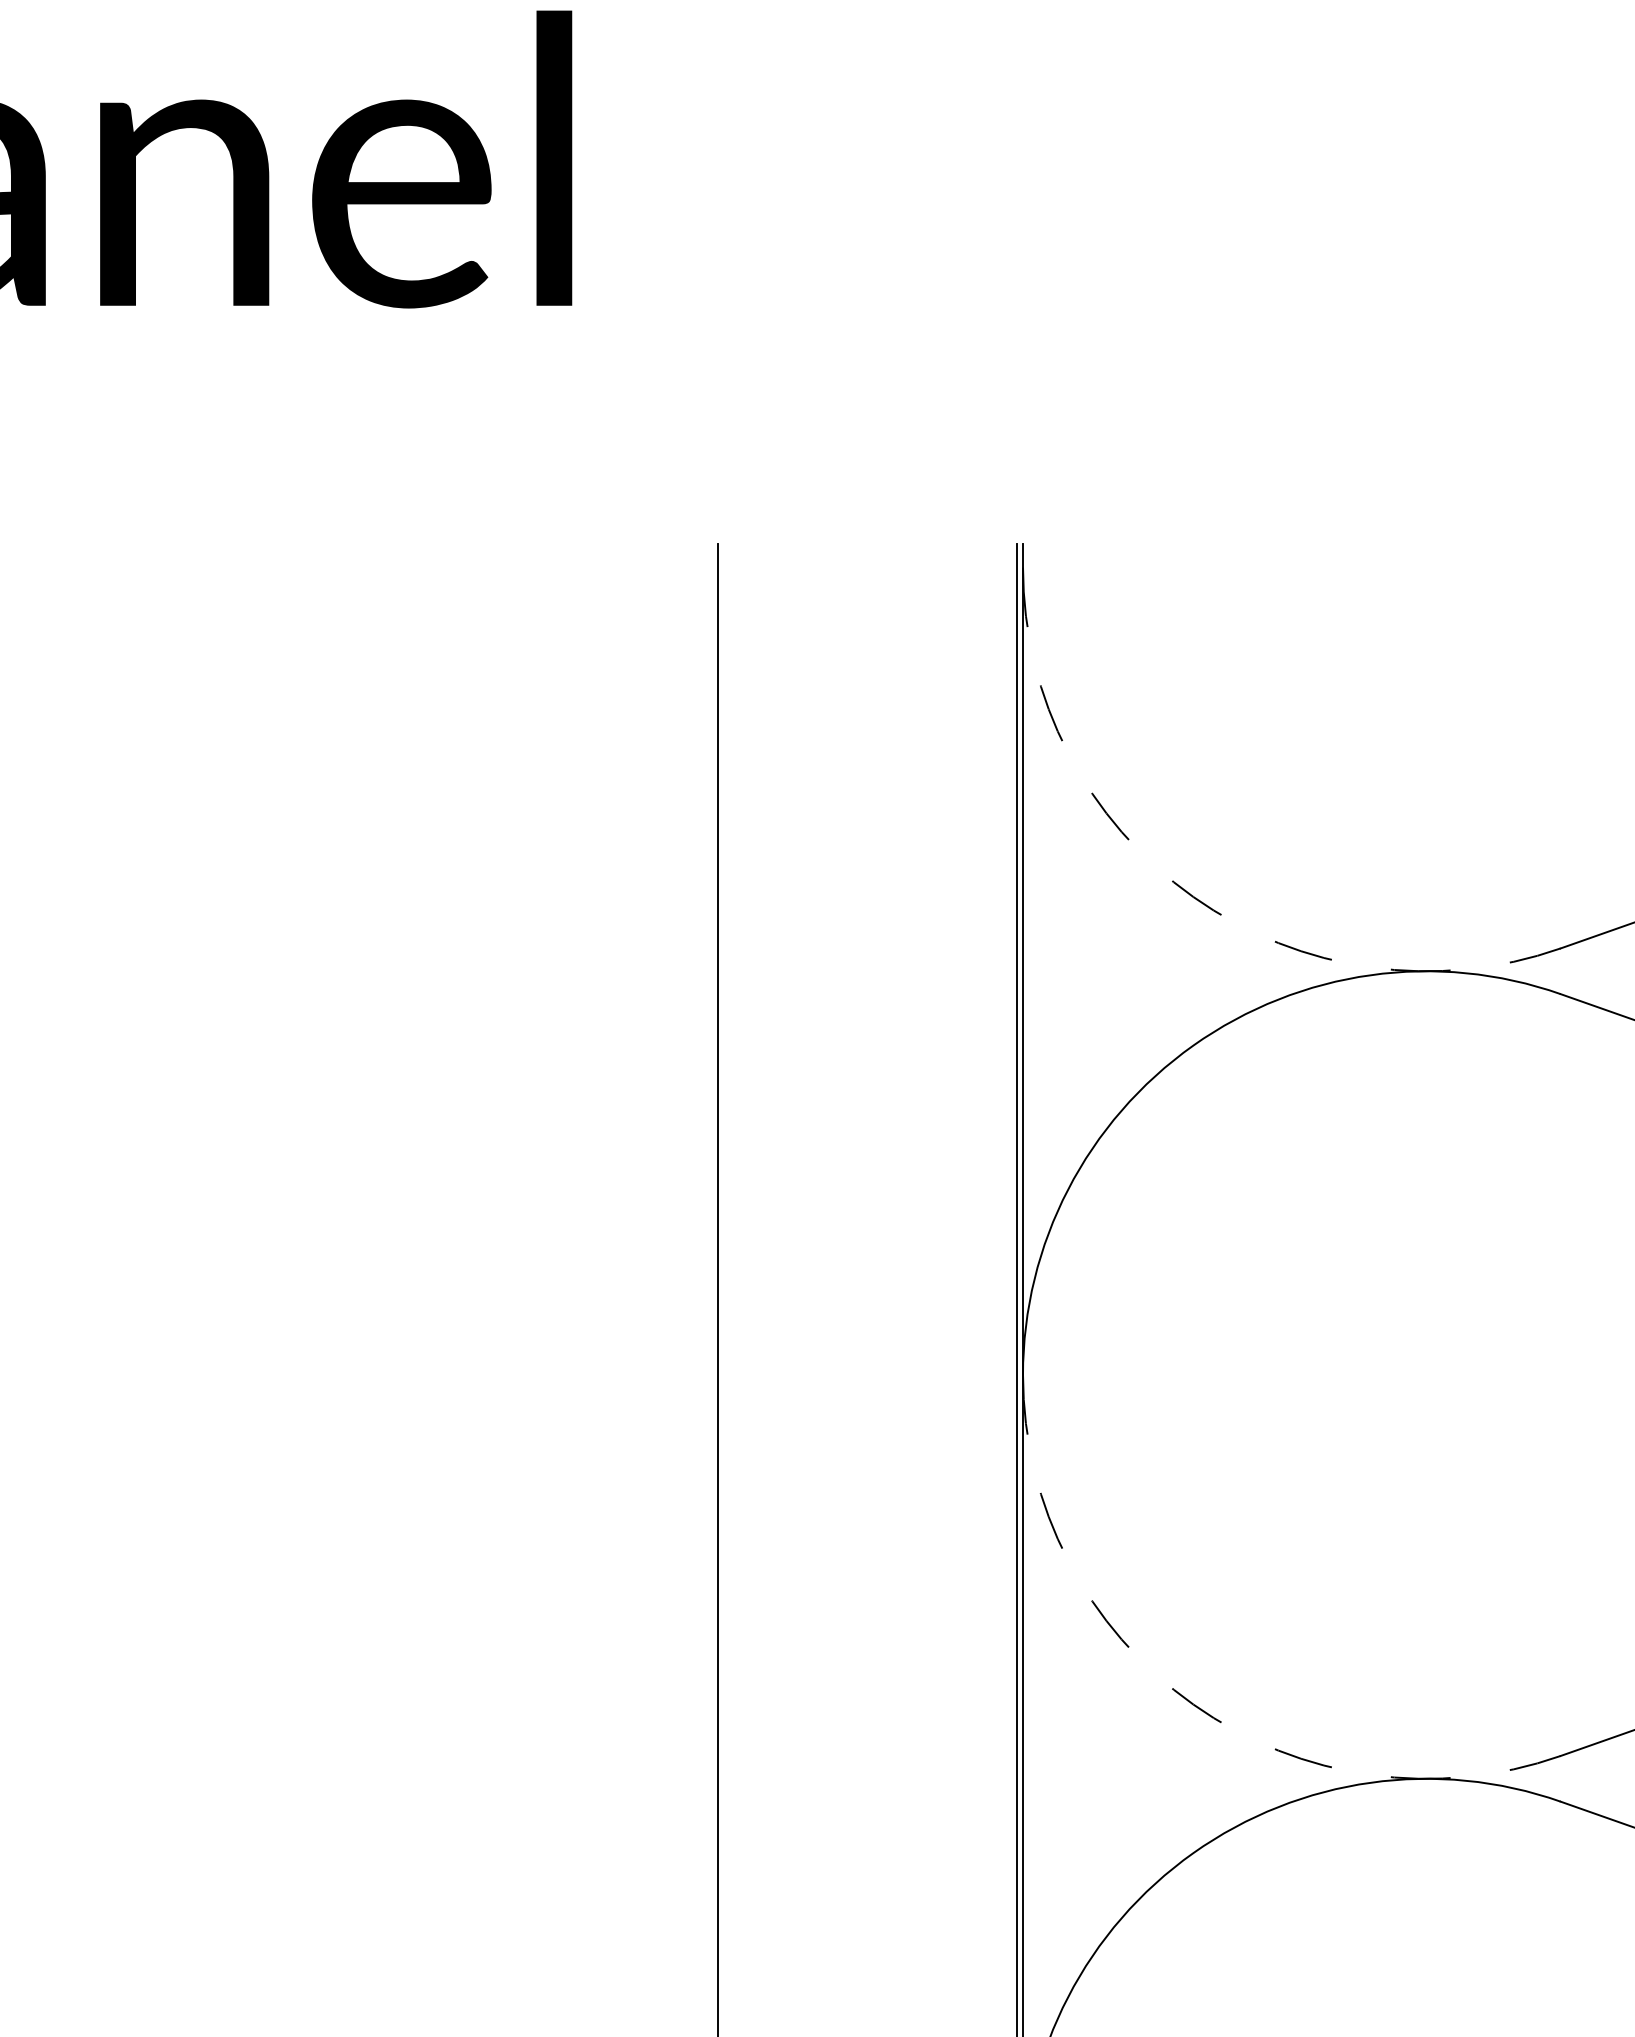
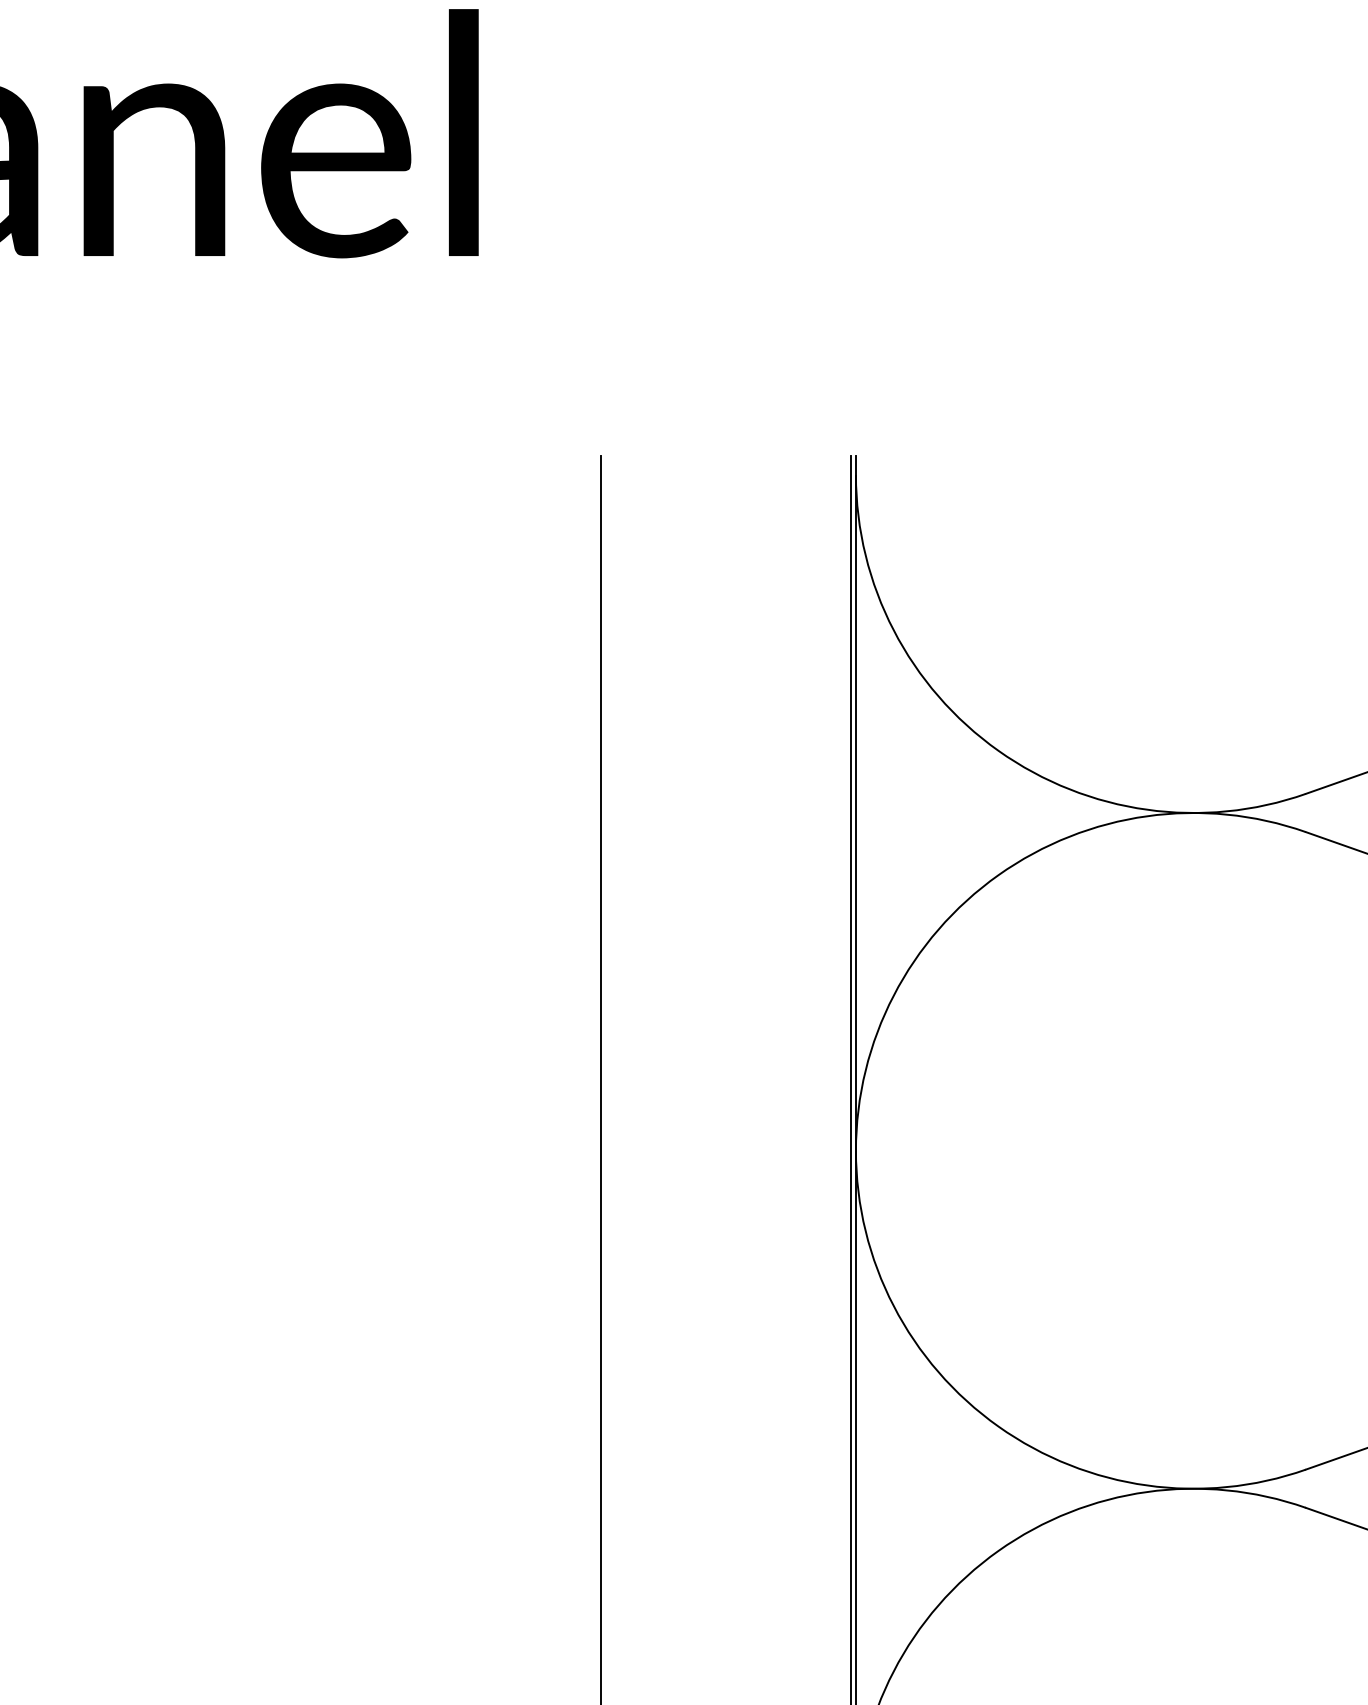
arc: (1193, 897) -> (998, 751), dashed -> solid
arc: (1193, 1704) -> (998, 1426), dashed -> solid

